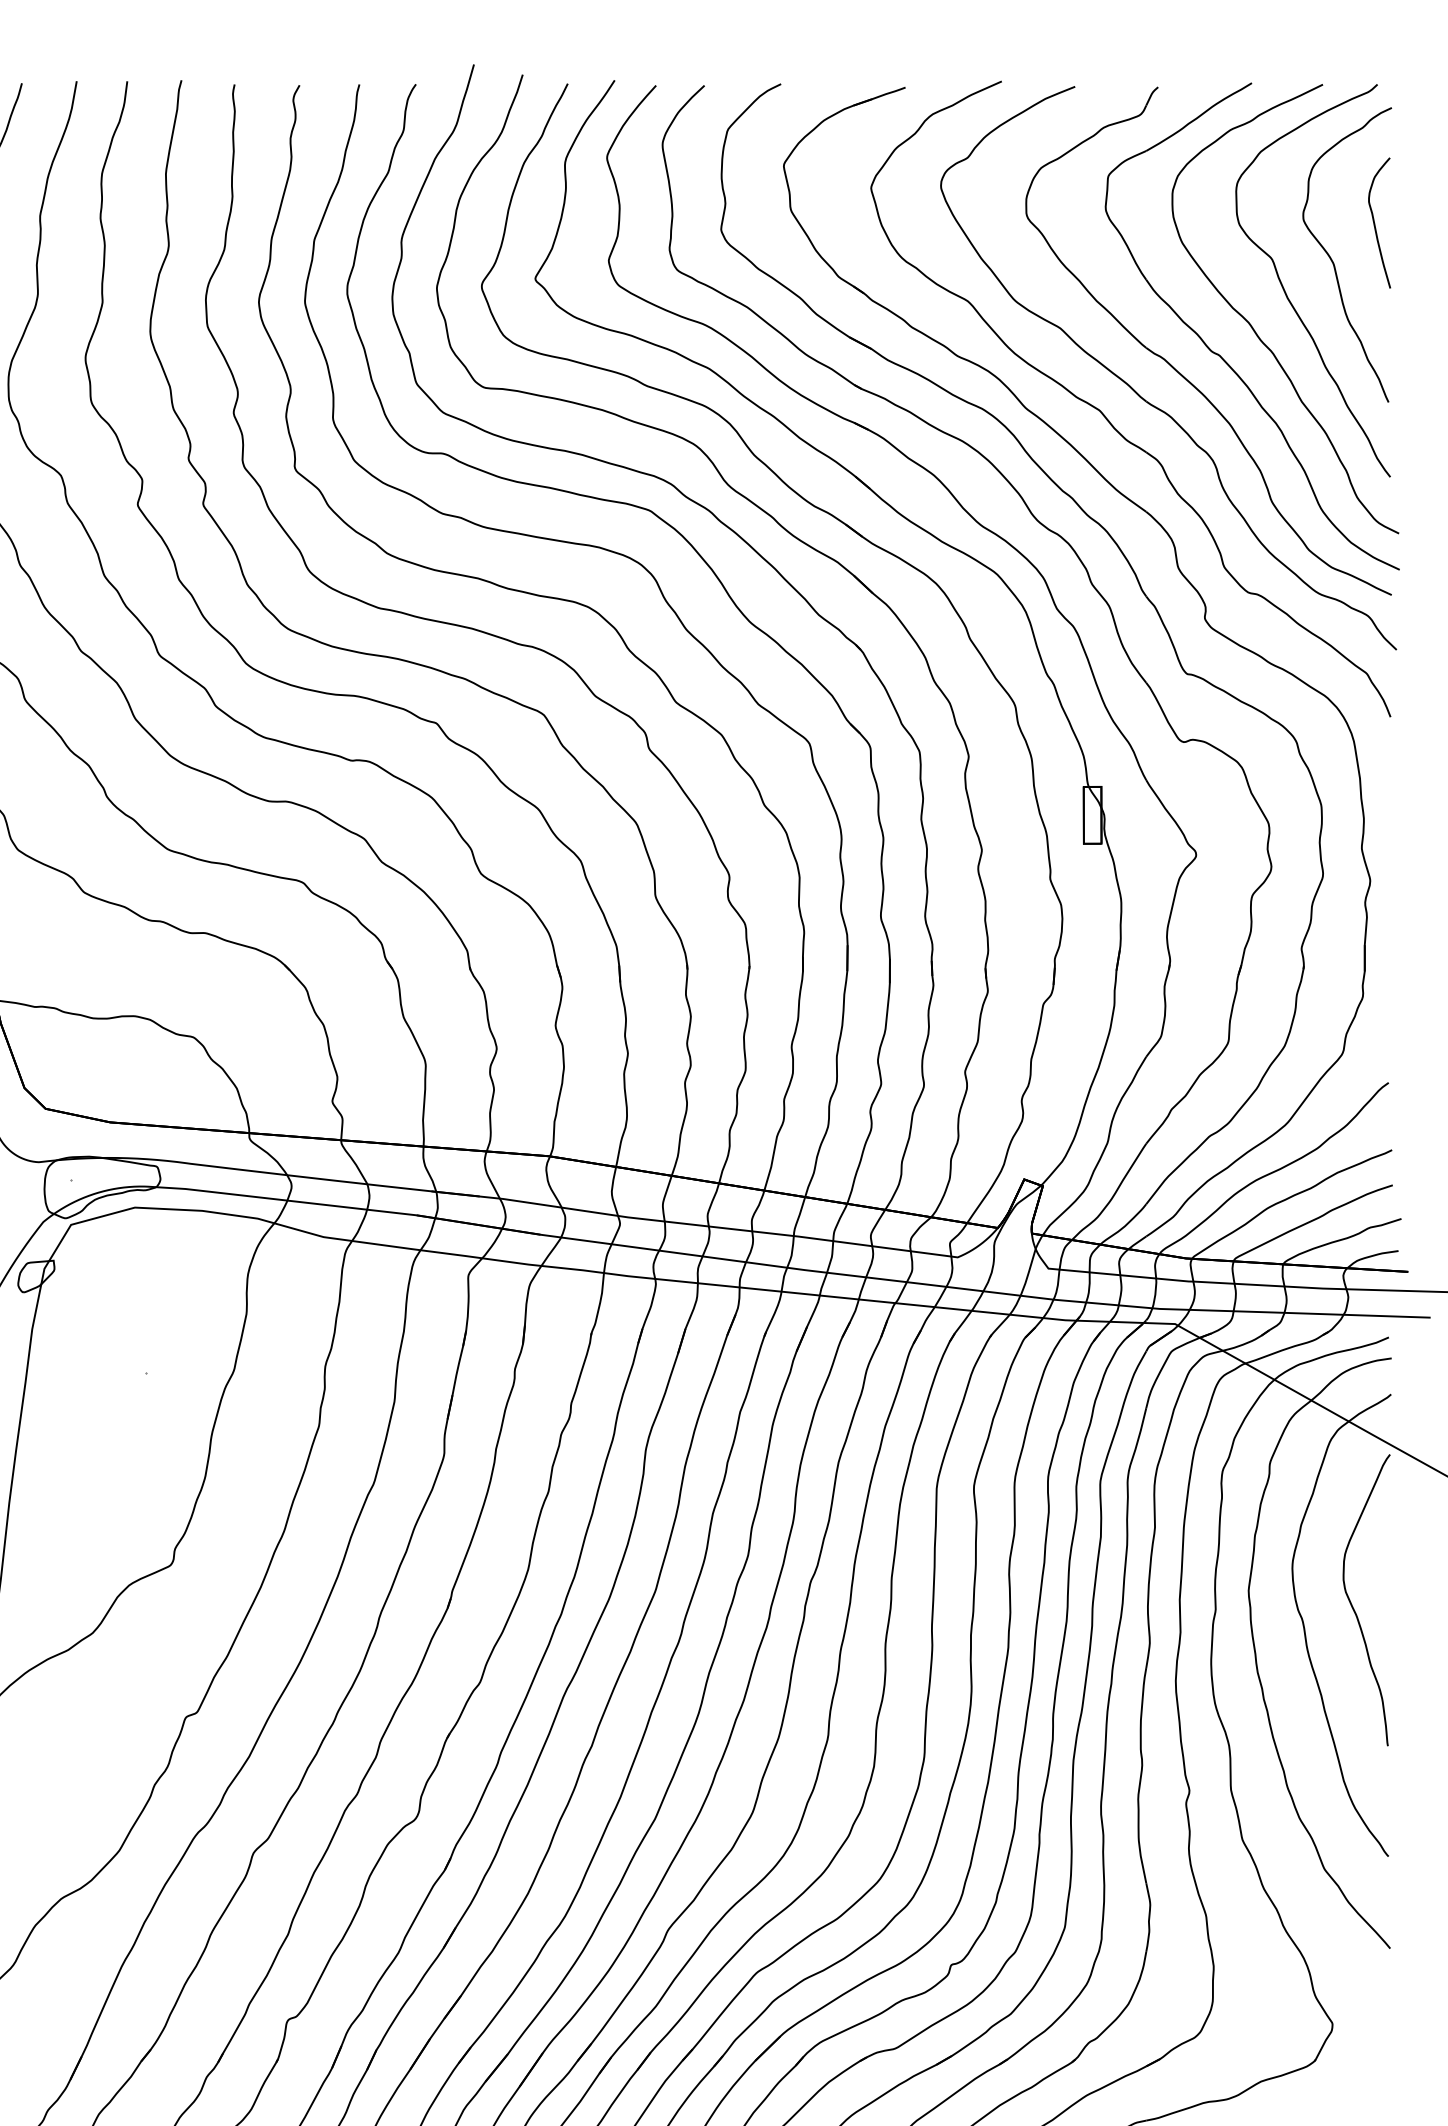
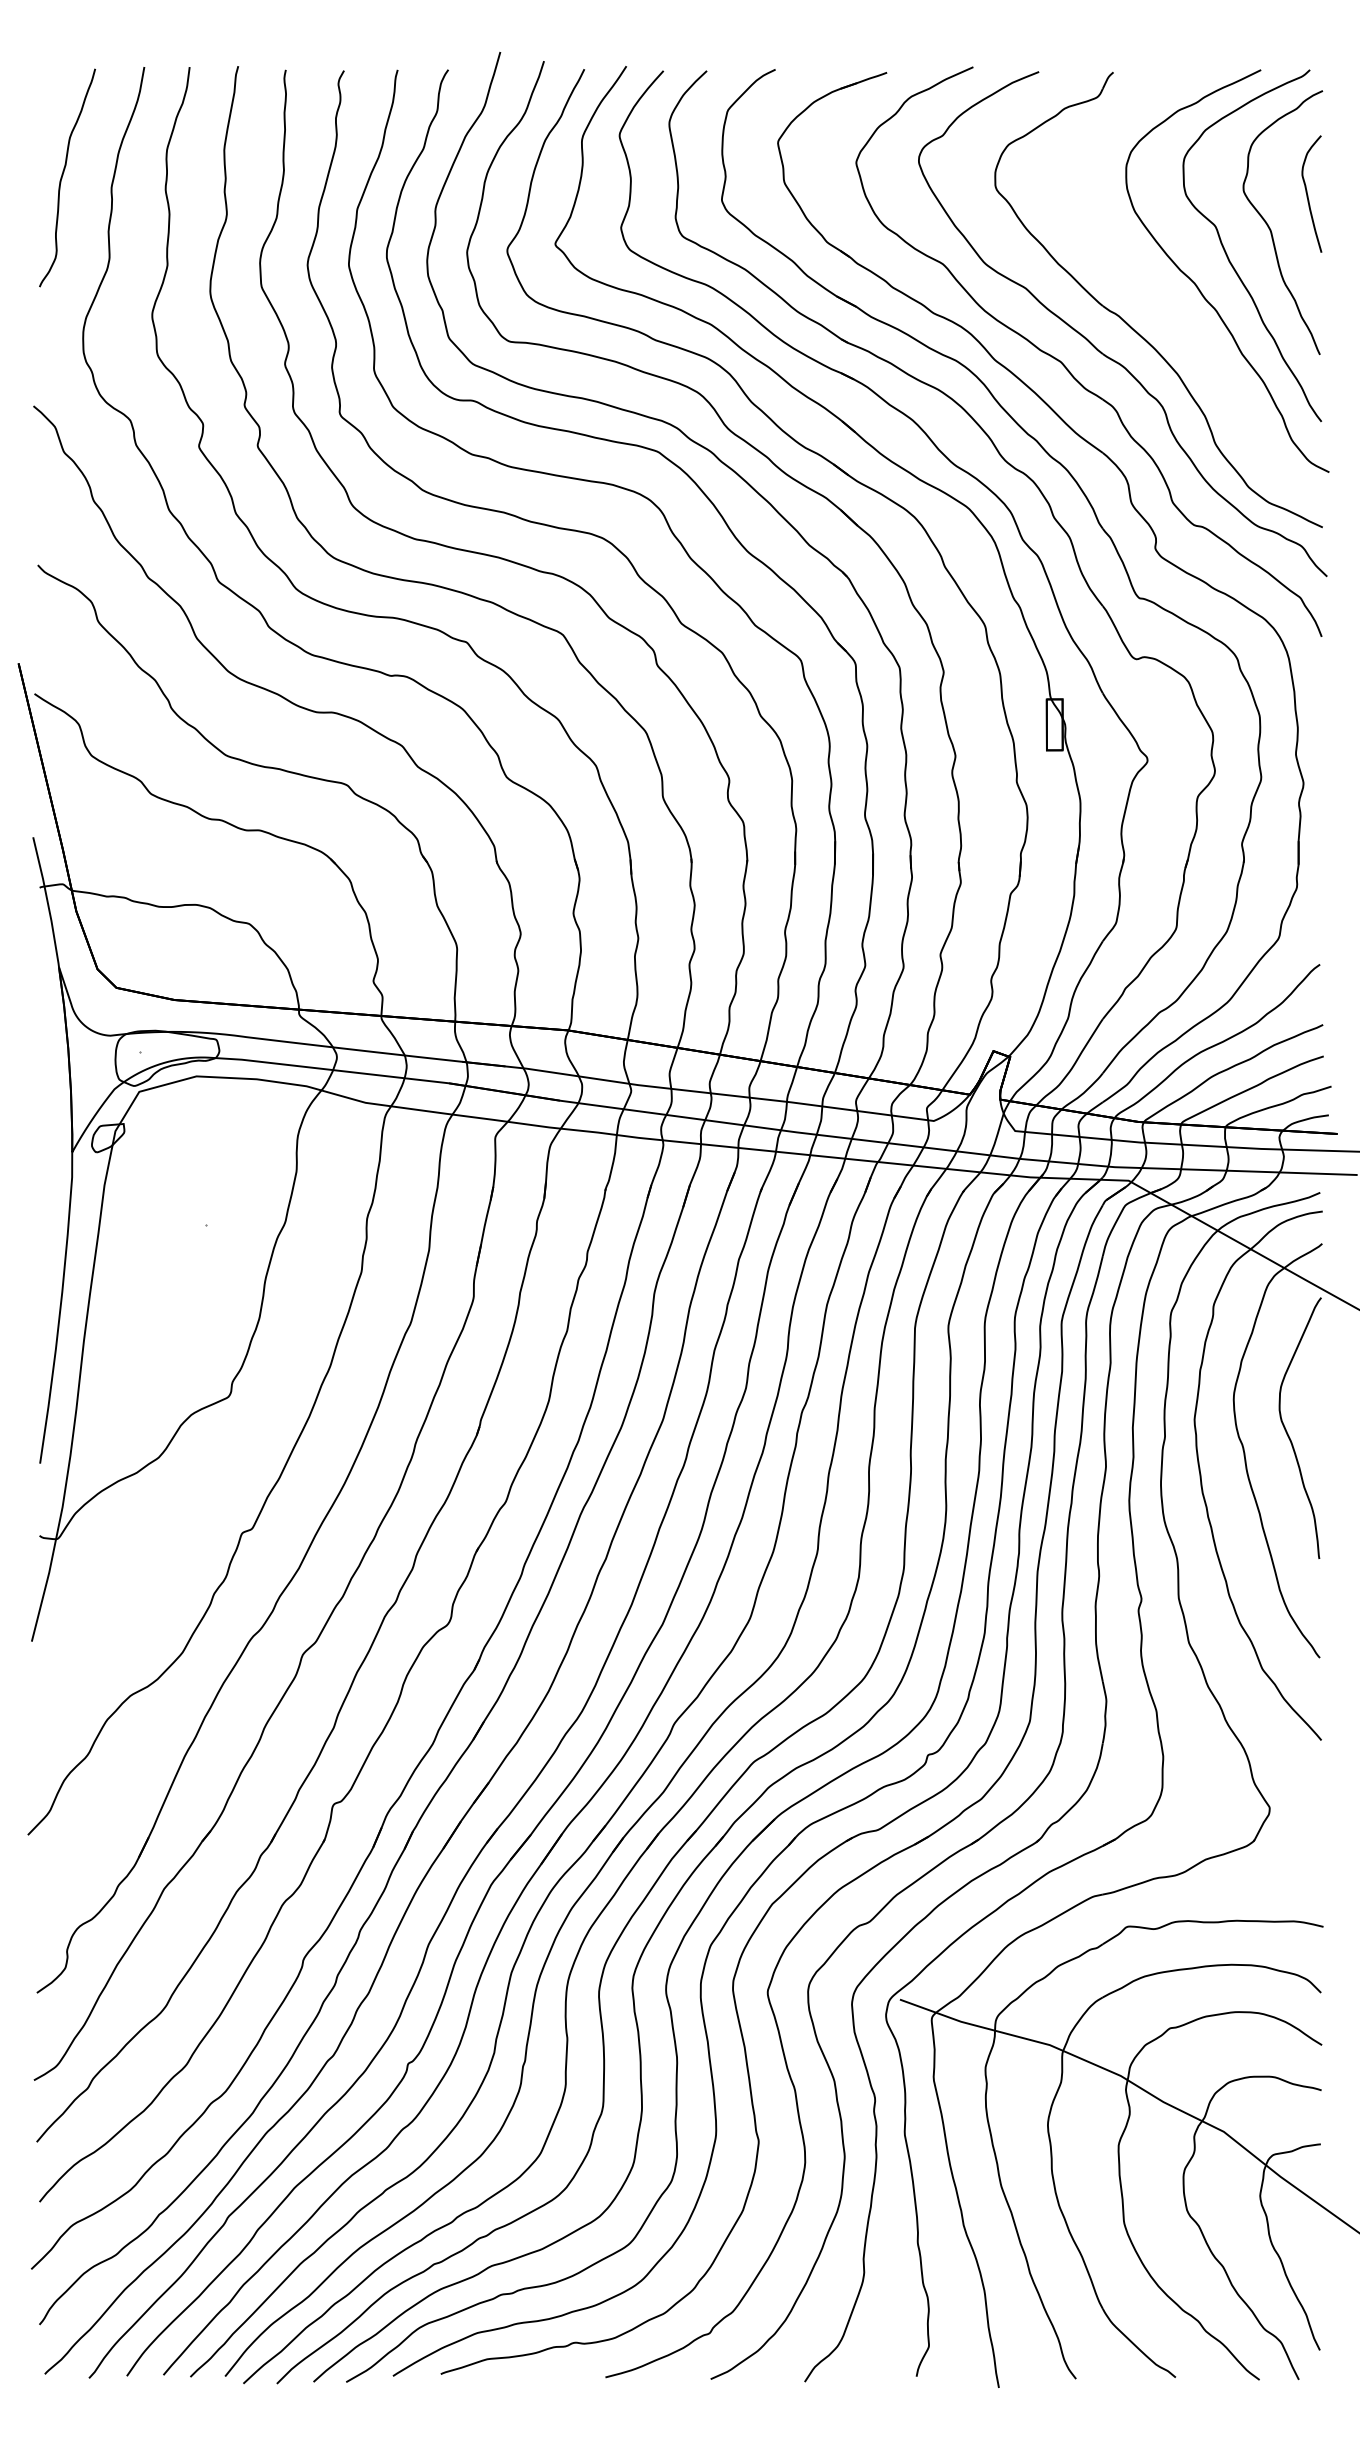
part: (1221, 356) -> (1170, 313), removed

